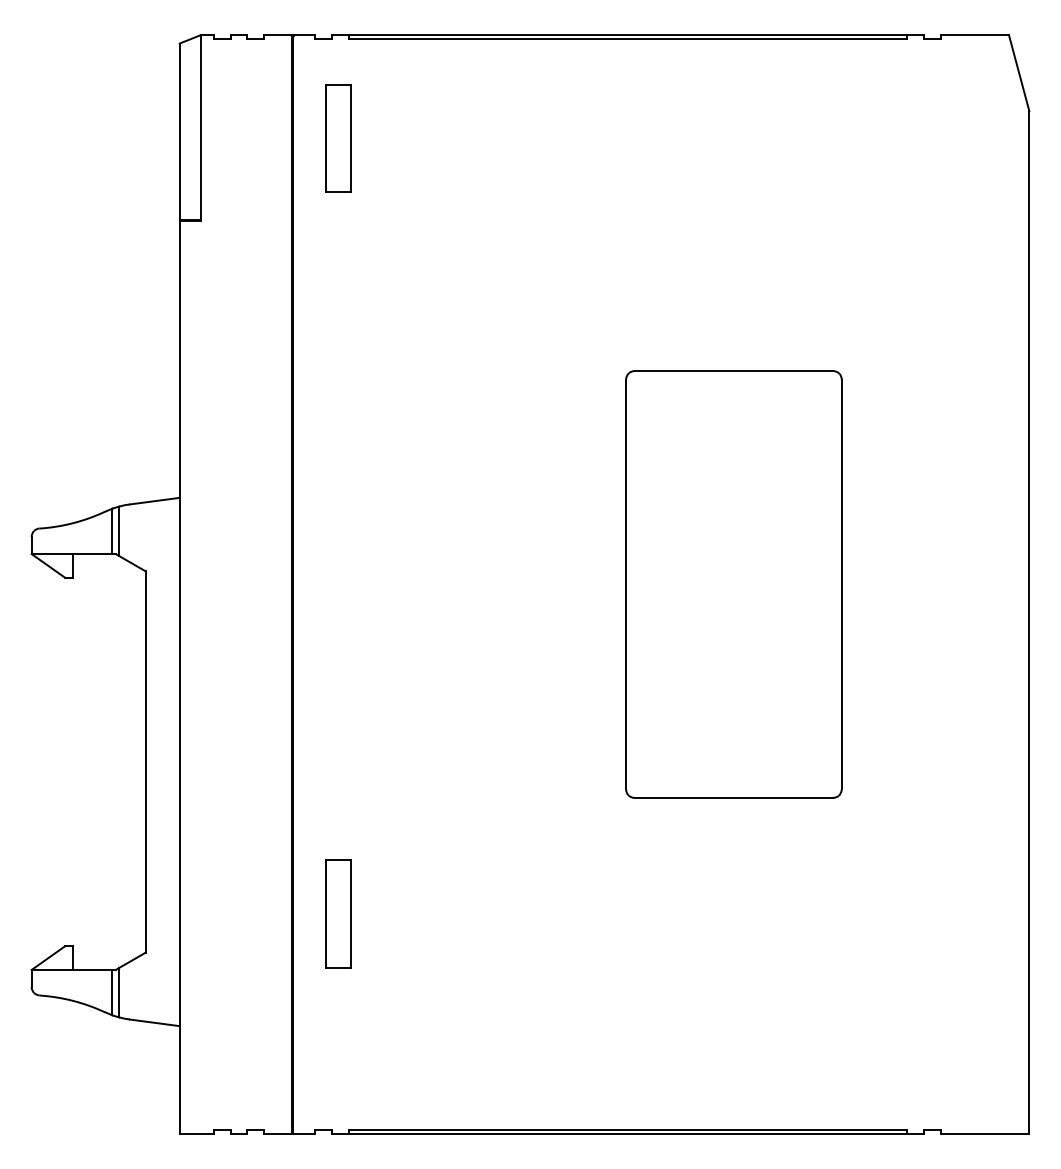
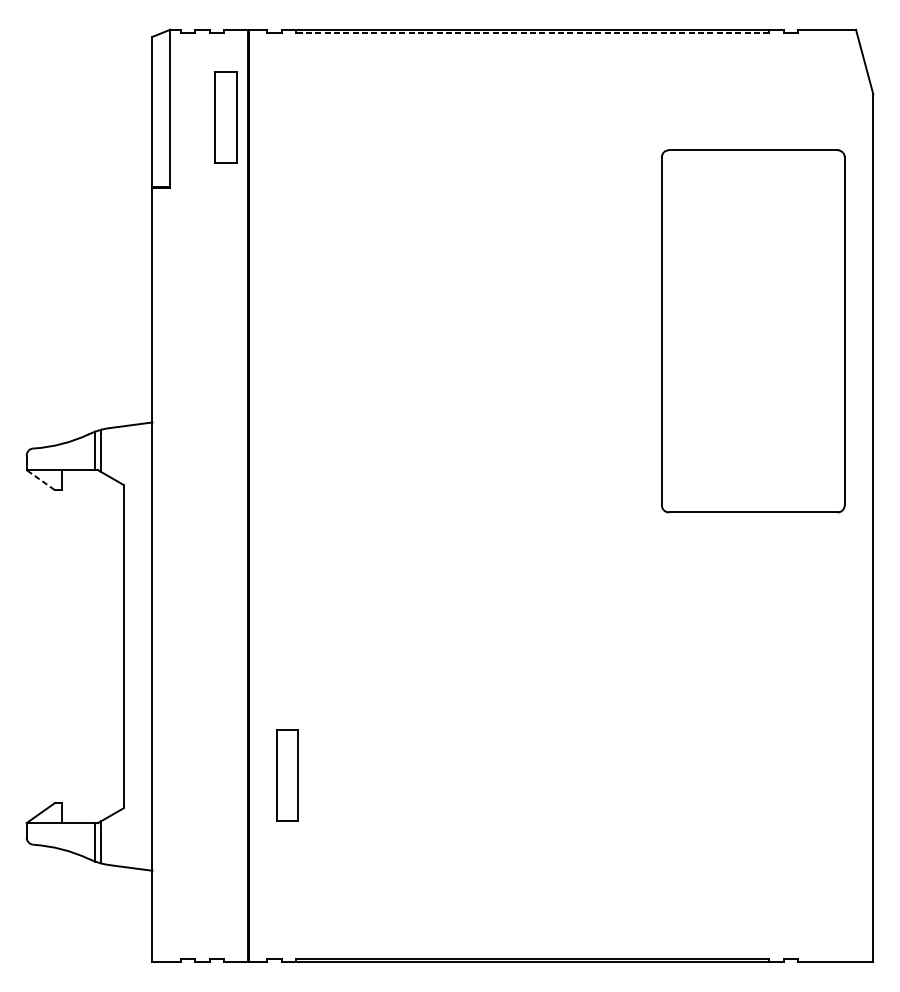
line: (627, 39) -> (532, 33), solid -> dashed
part: (338, 138) -> (225, 117), moved
line: (47, 565) -> (40, 479), solid -> dashed
part: (733, 584) -> (752, 331), moved

